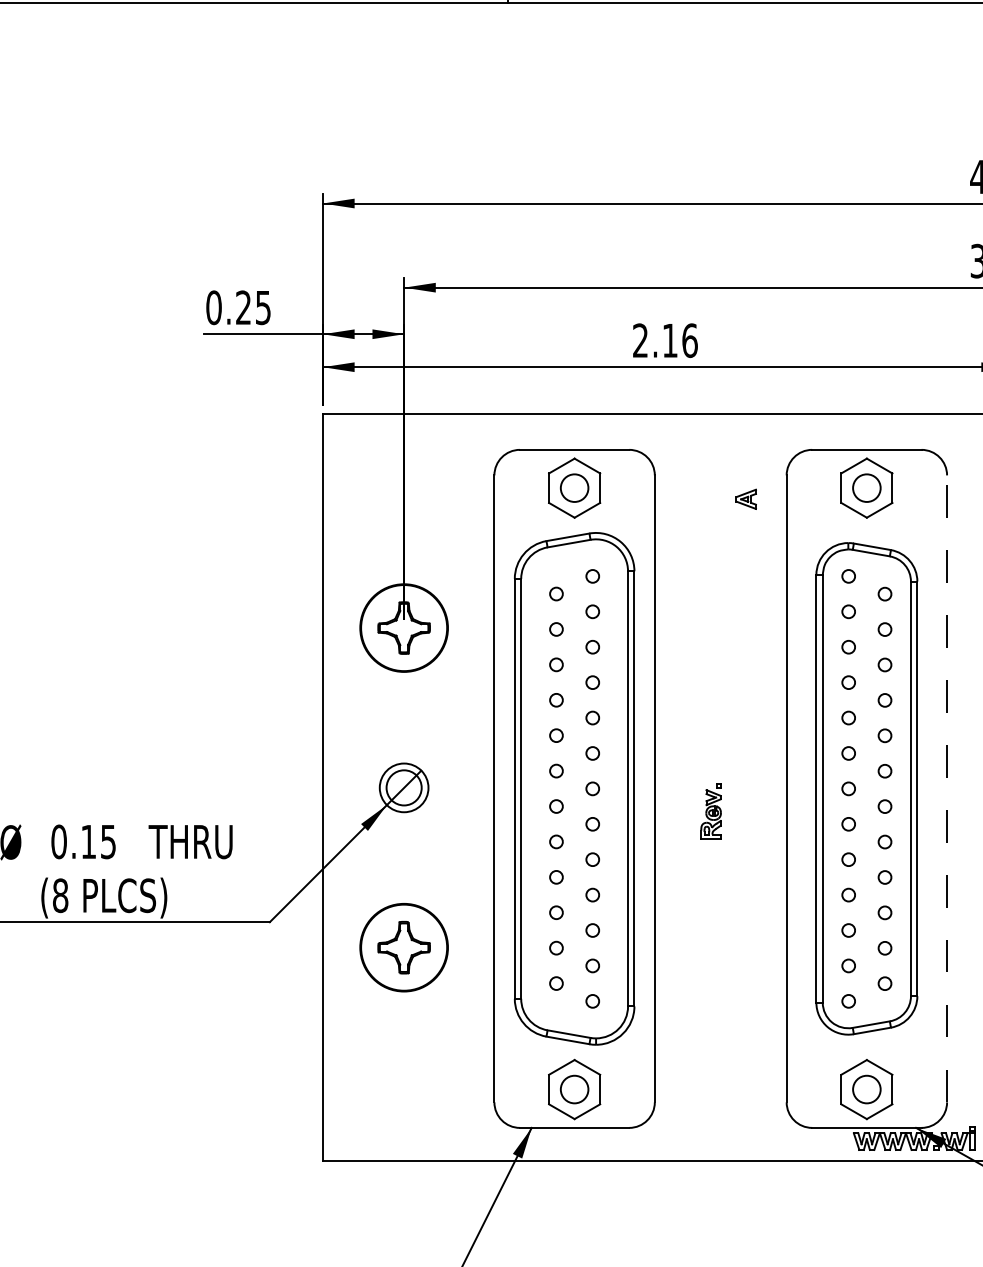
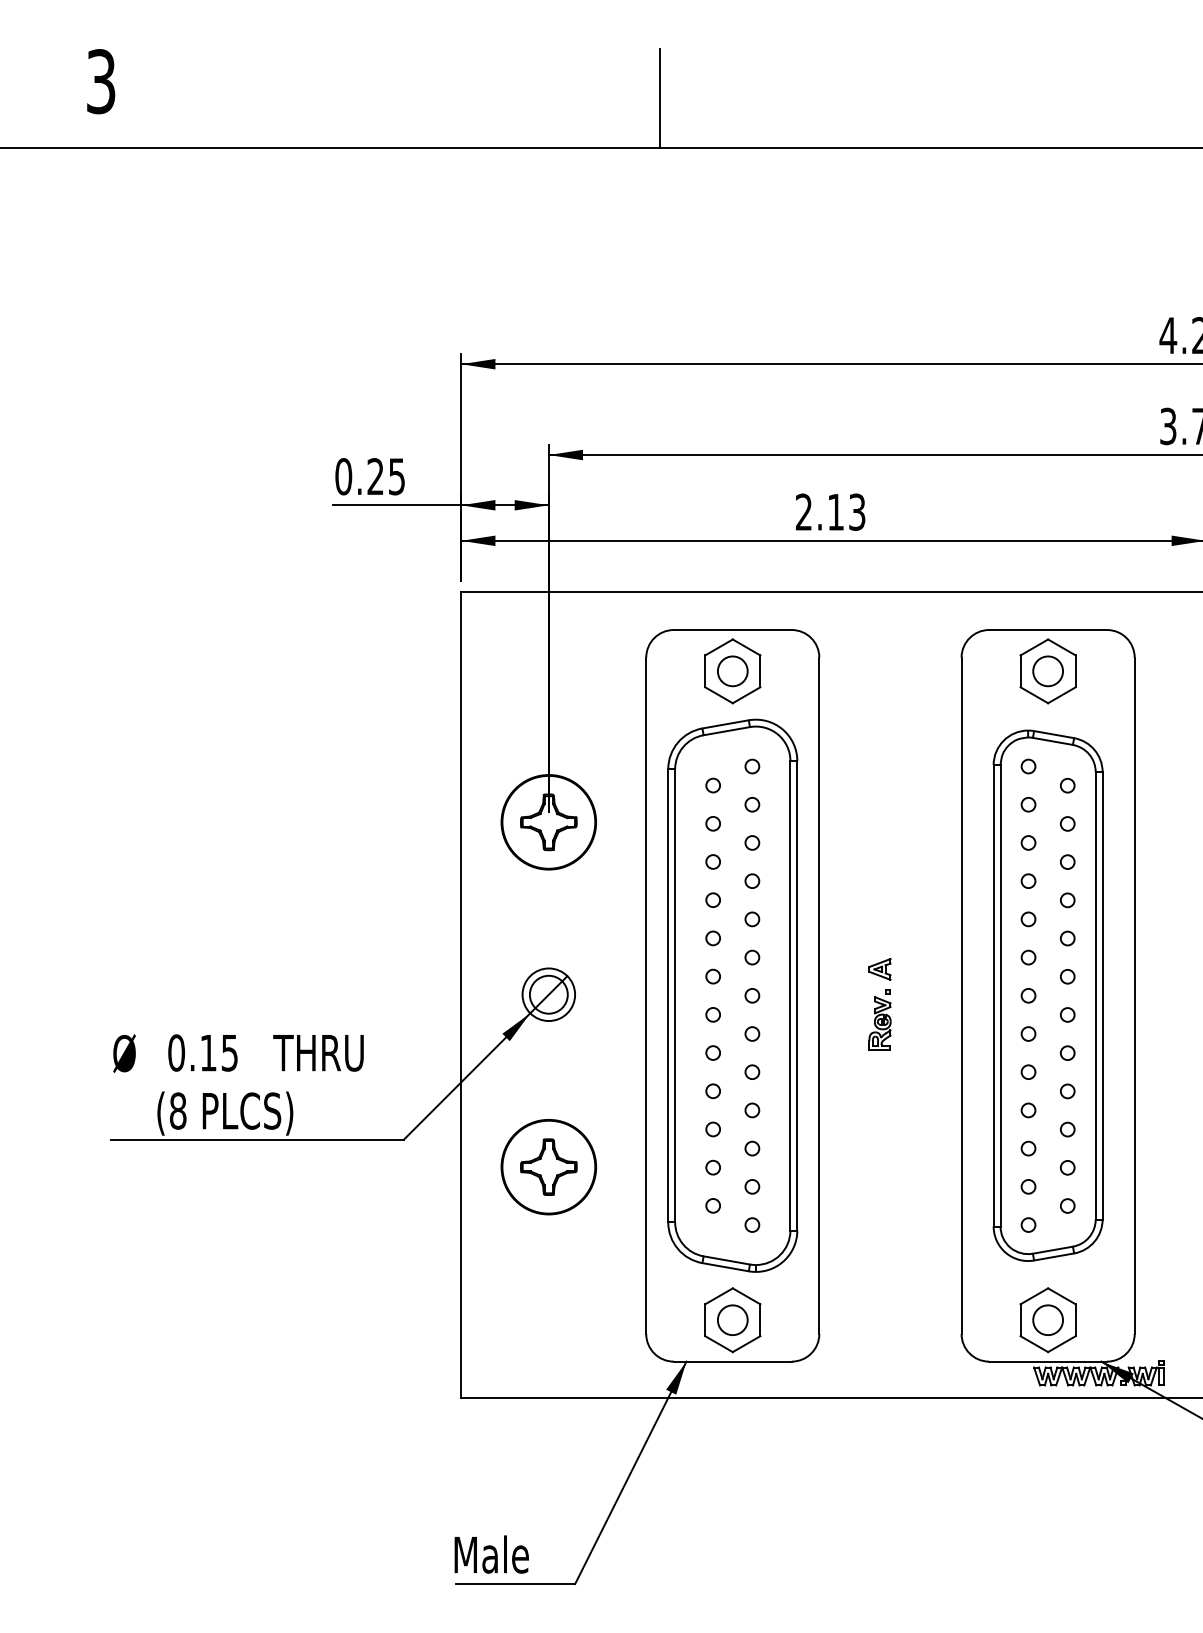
text: (690, 340) -> (857, 511), 2.16 -> 2.13
part: (745, 499) -> (879, 969), moved
line: (946, 788) -> (1134, 995), dashed -> solid

